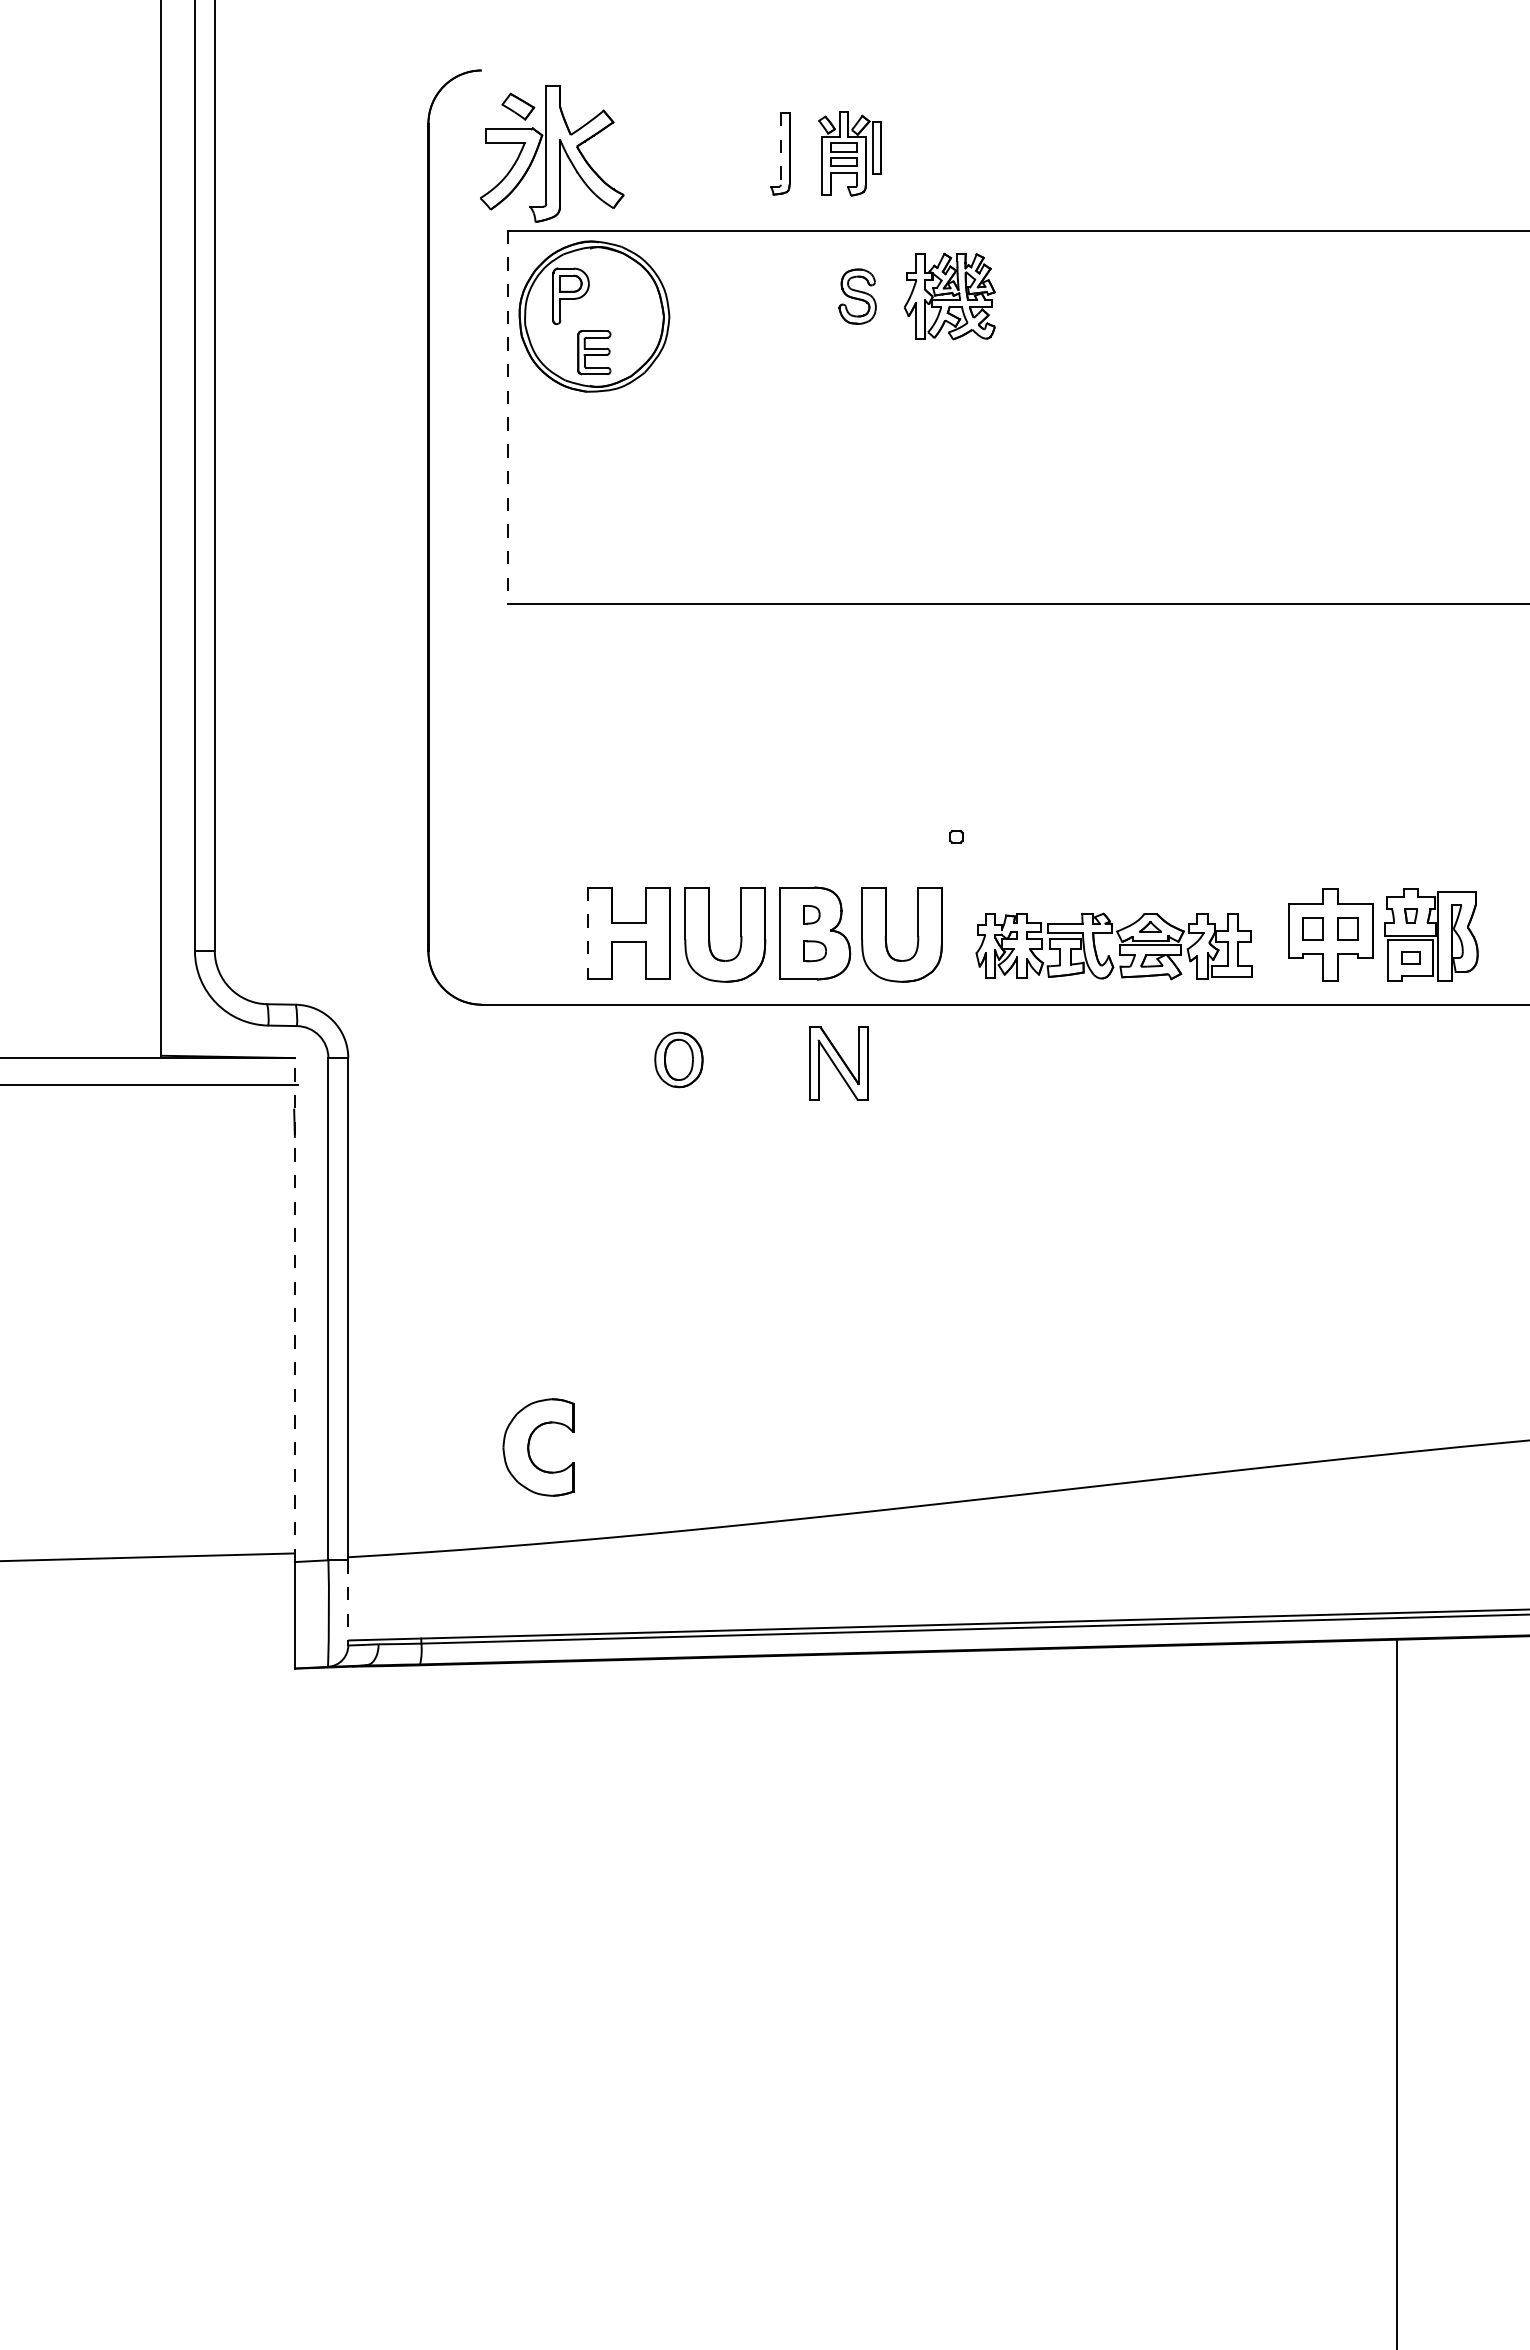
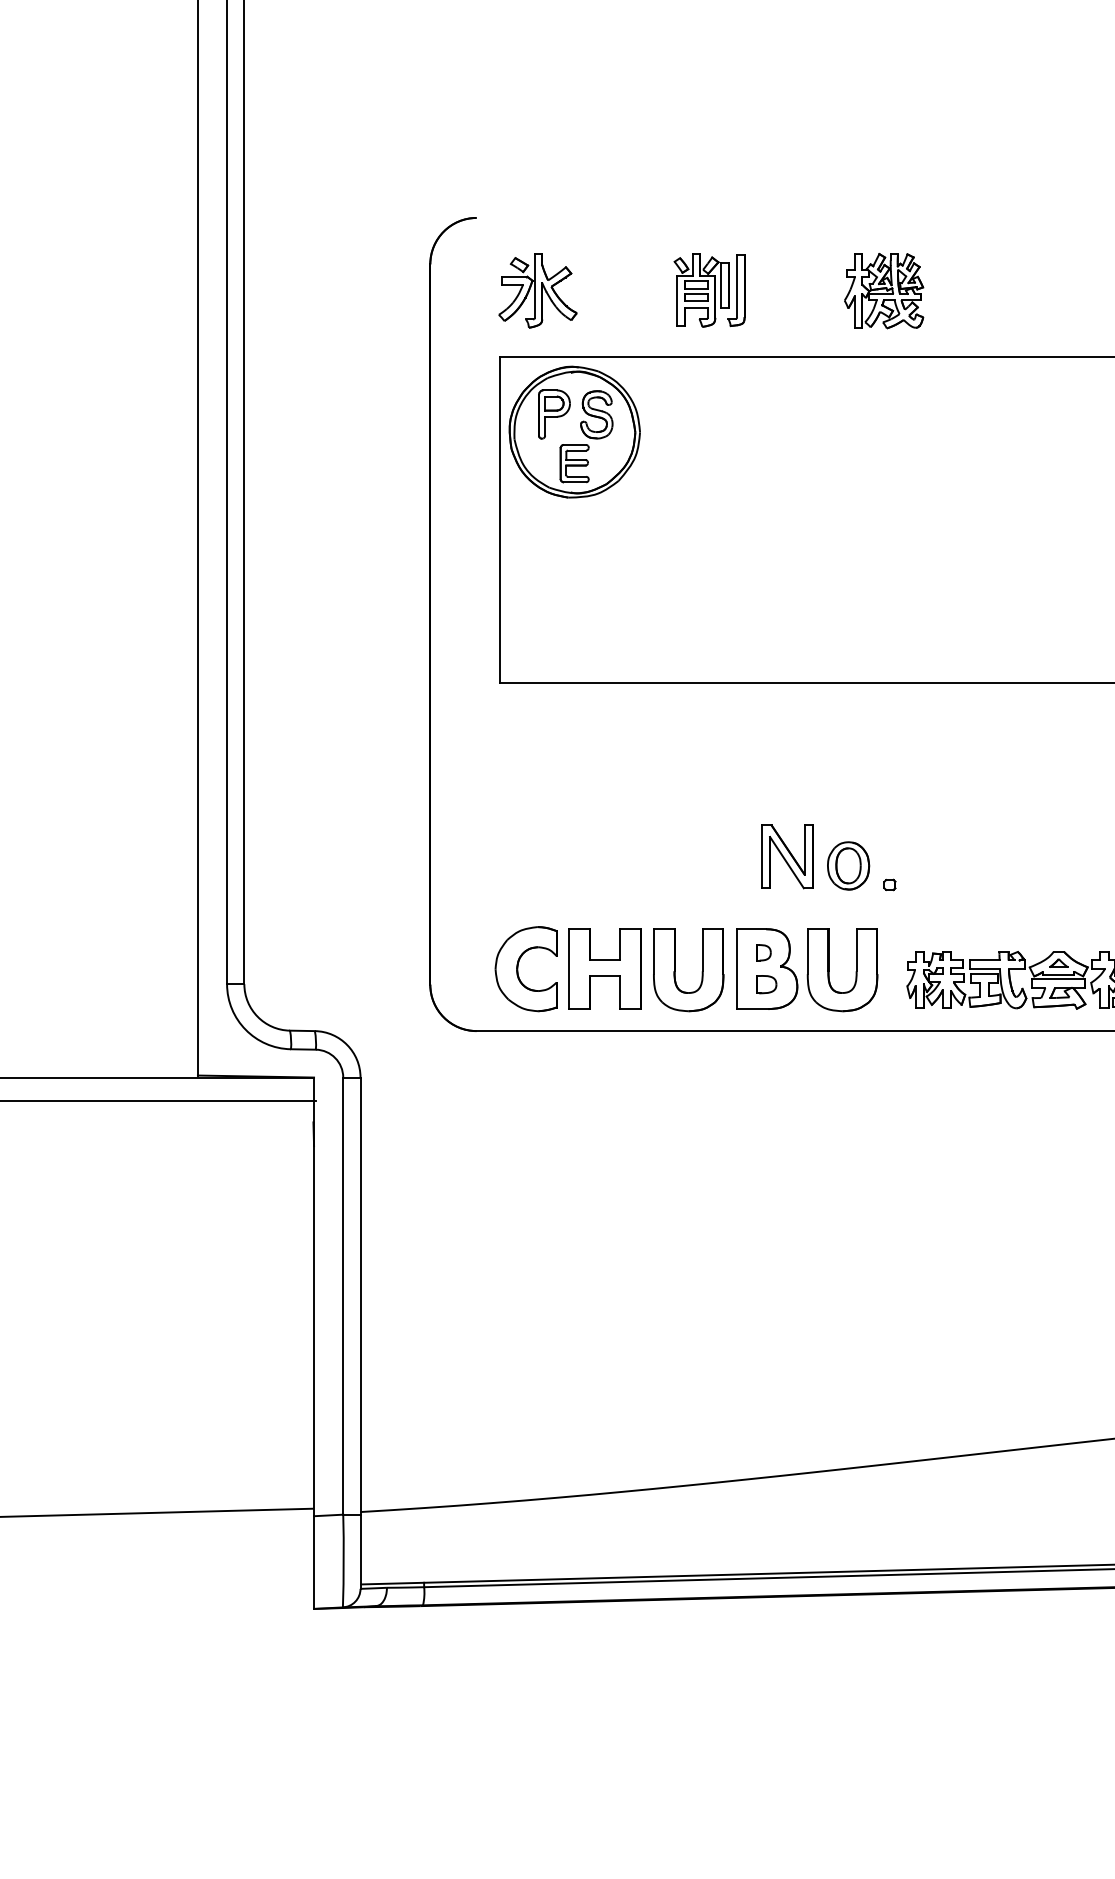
line: (780, 148) -> (736, 285), dashed -> solid
part: (849, 153) -> (701, 290), moved
part: (551, 154) -> (537, 291), size x0.62
part: (857, 296) -> (596, 414), moved
part: (949, 296) -> (883, 291), moved
line: (508, 417) -> (499, 519), dashed -> solid
line: (588, 933) -> (569, 969), dashed -> solid
part: (678, 1059) -> (848, 865), moved
part: (838, 1063) -> (787, 856), moved
line: (294, 1310) -> (313, 1297), dashed -> solid
part: (529, 1447) -> (518, 969), moved
line: (348, 1602) -> (360, 1551), dashed -> solid

